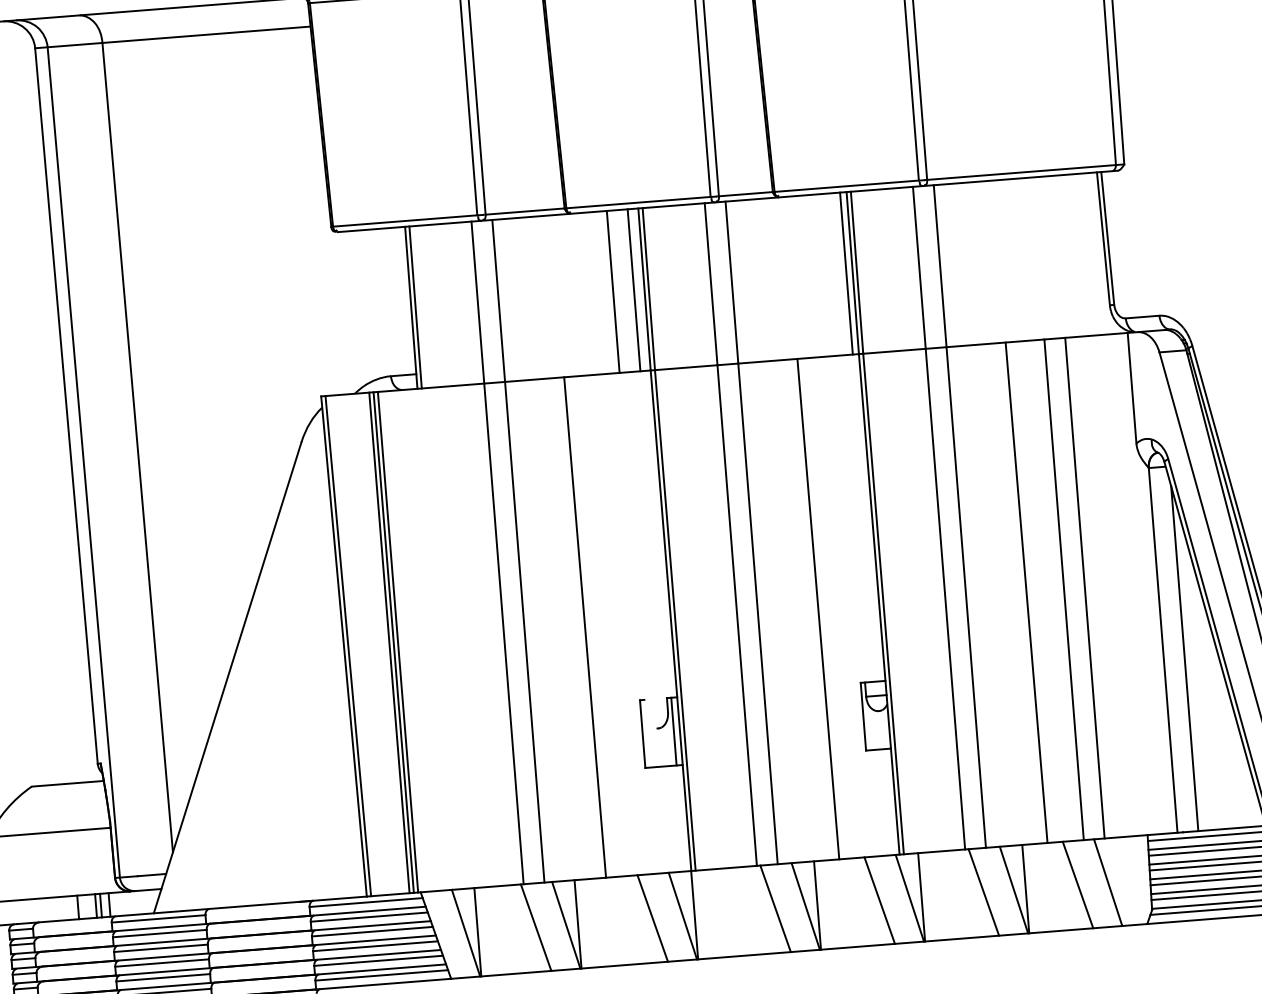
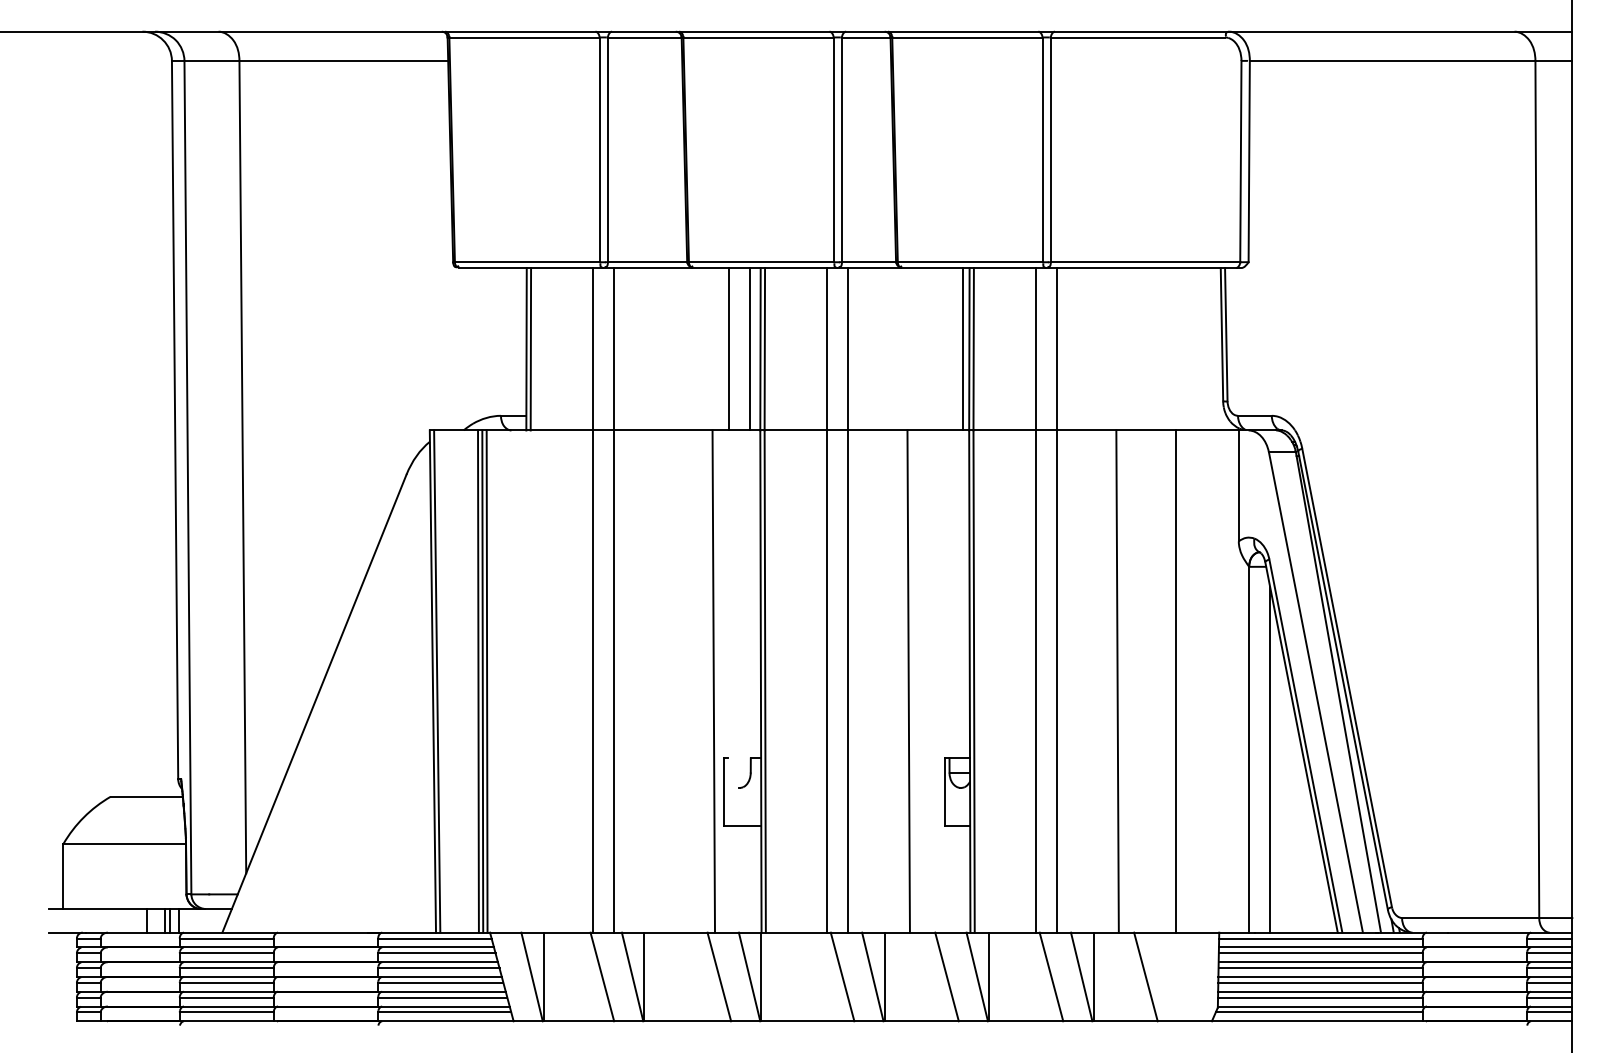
line: (1064, 589) -> (1155, 681), removed
line: (584, 627) -> (713, 681), moved
line: (674, 731) -> (755, 792), removed
line: (1107, 882) -> (1175, 976), removed

